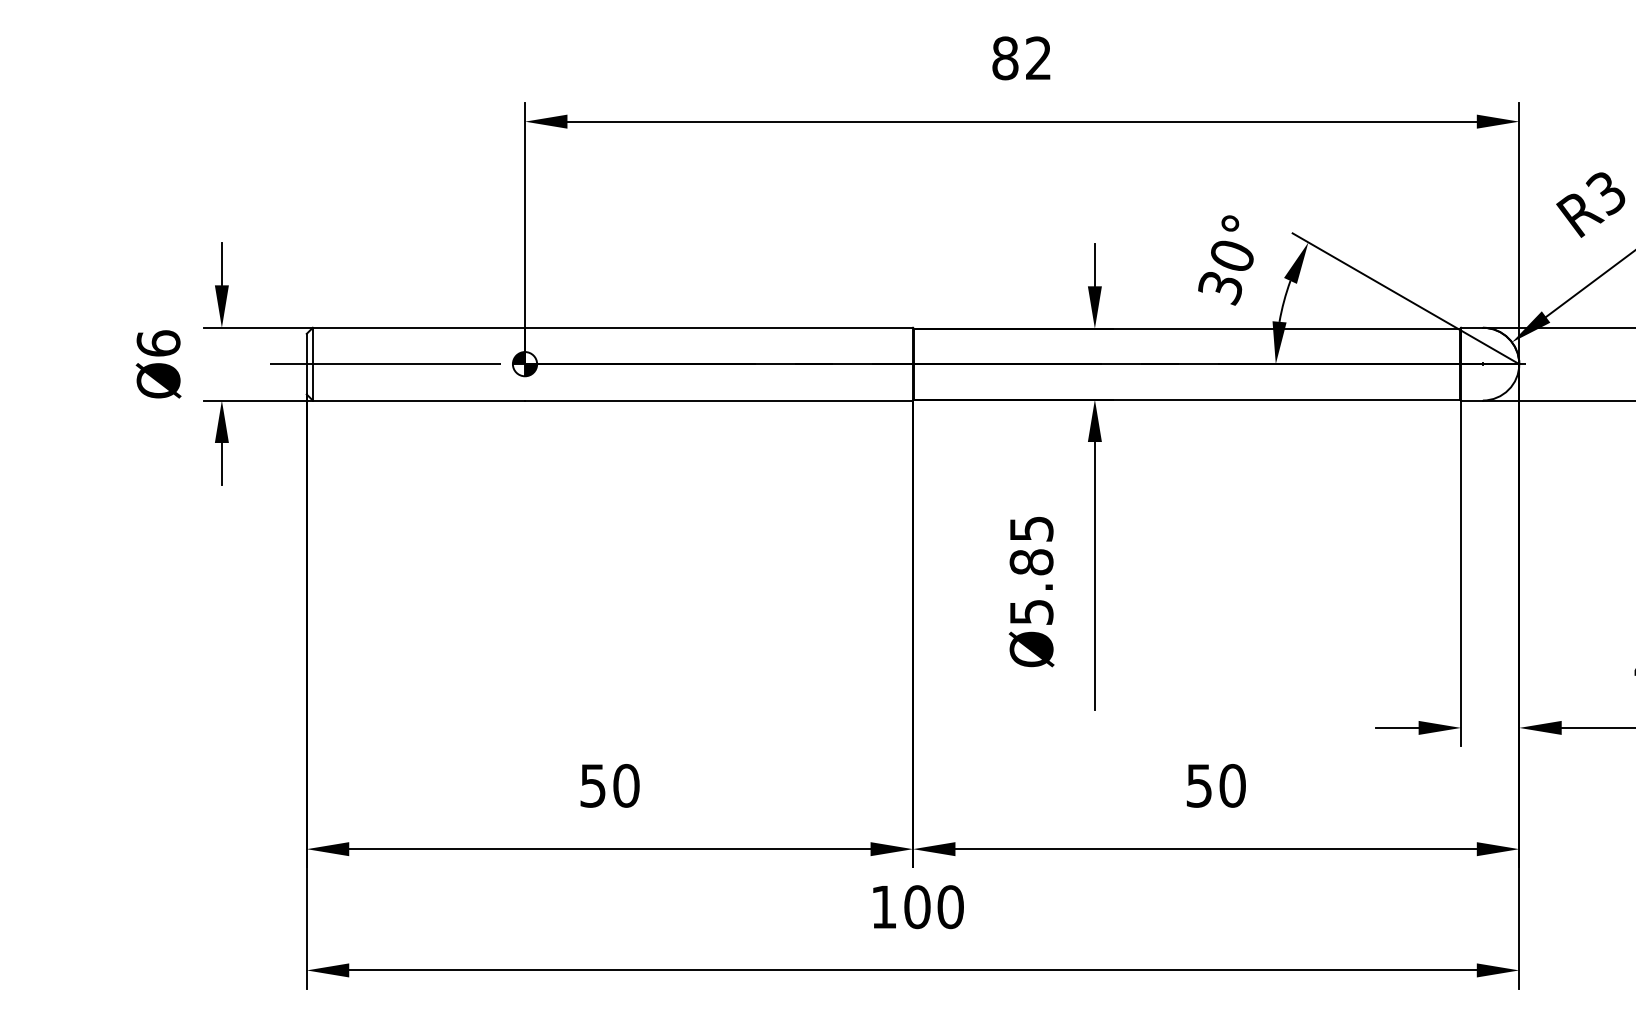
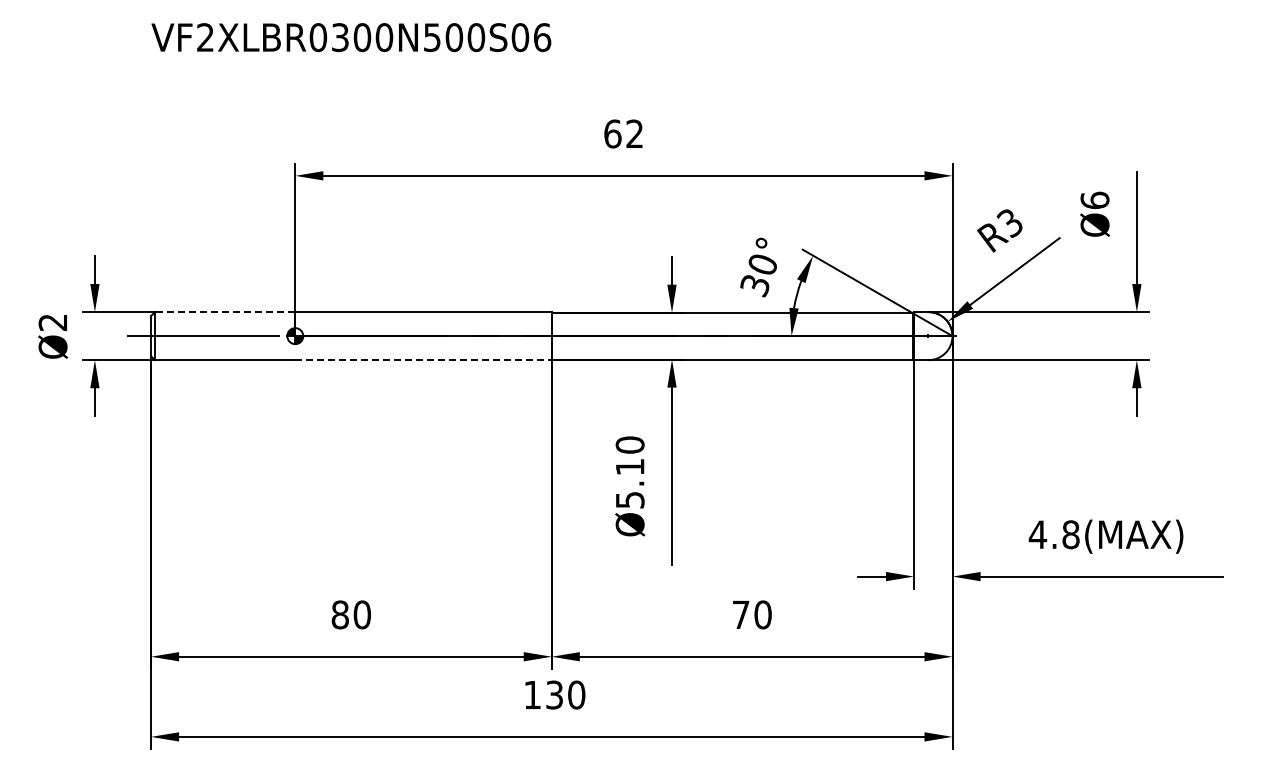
text: (1004, 57) -> (612, 133), 82 -> 62
line: (417, 328) -> (224, 312), solid -> dashed
text: (157, 342) -> (52, 321), Ø6 -> Ø2
line: (720, 401) -> (424, 360), solid -> dashed
text: (1030, 544) -> (629, 455), Ø5.85 -> Ø5.10
text: (591, 785) -> (339, 614), 50 -> 80
text: (1198, 785) -> (740, 614), 50 -> 70
text: (917, 906) -> (554, 694), 100 -> 130

